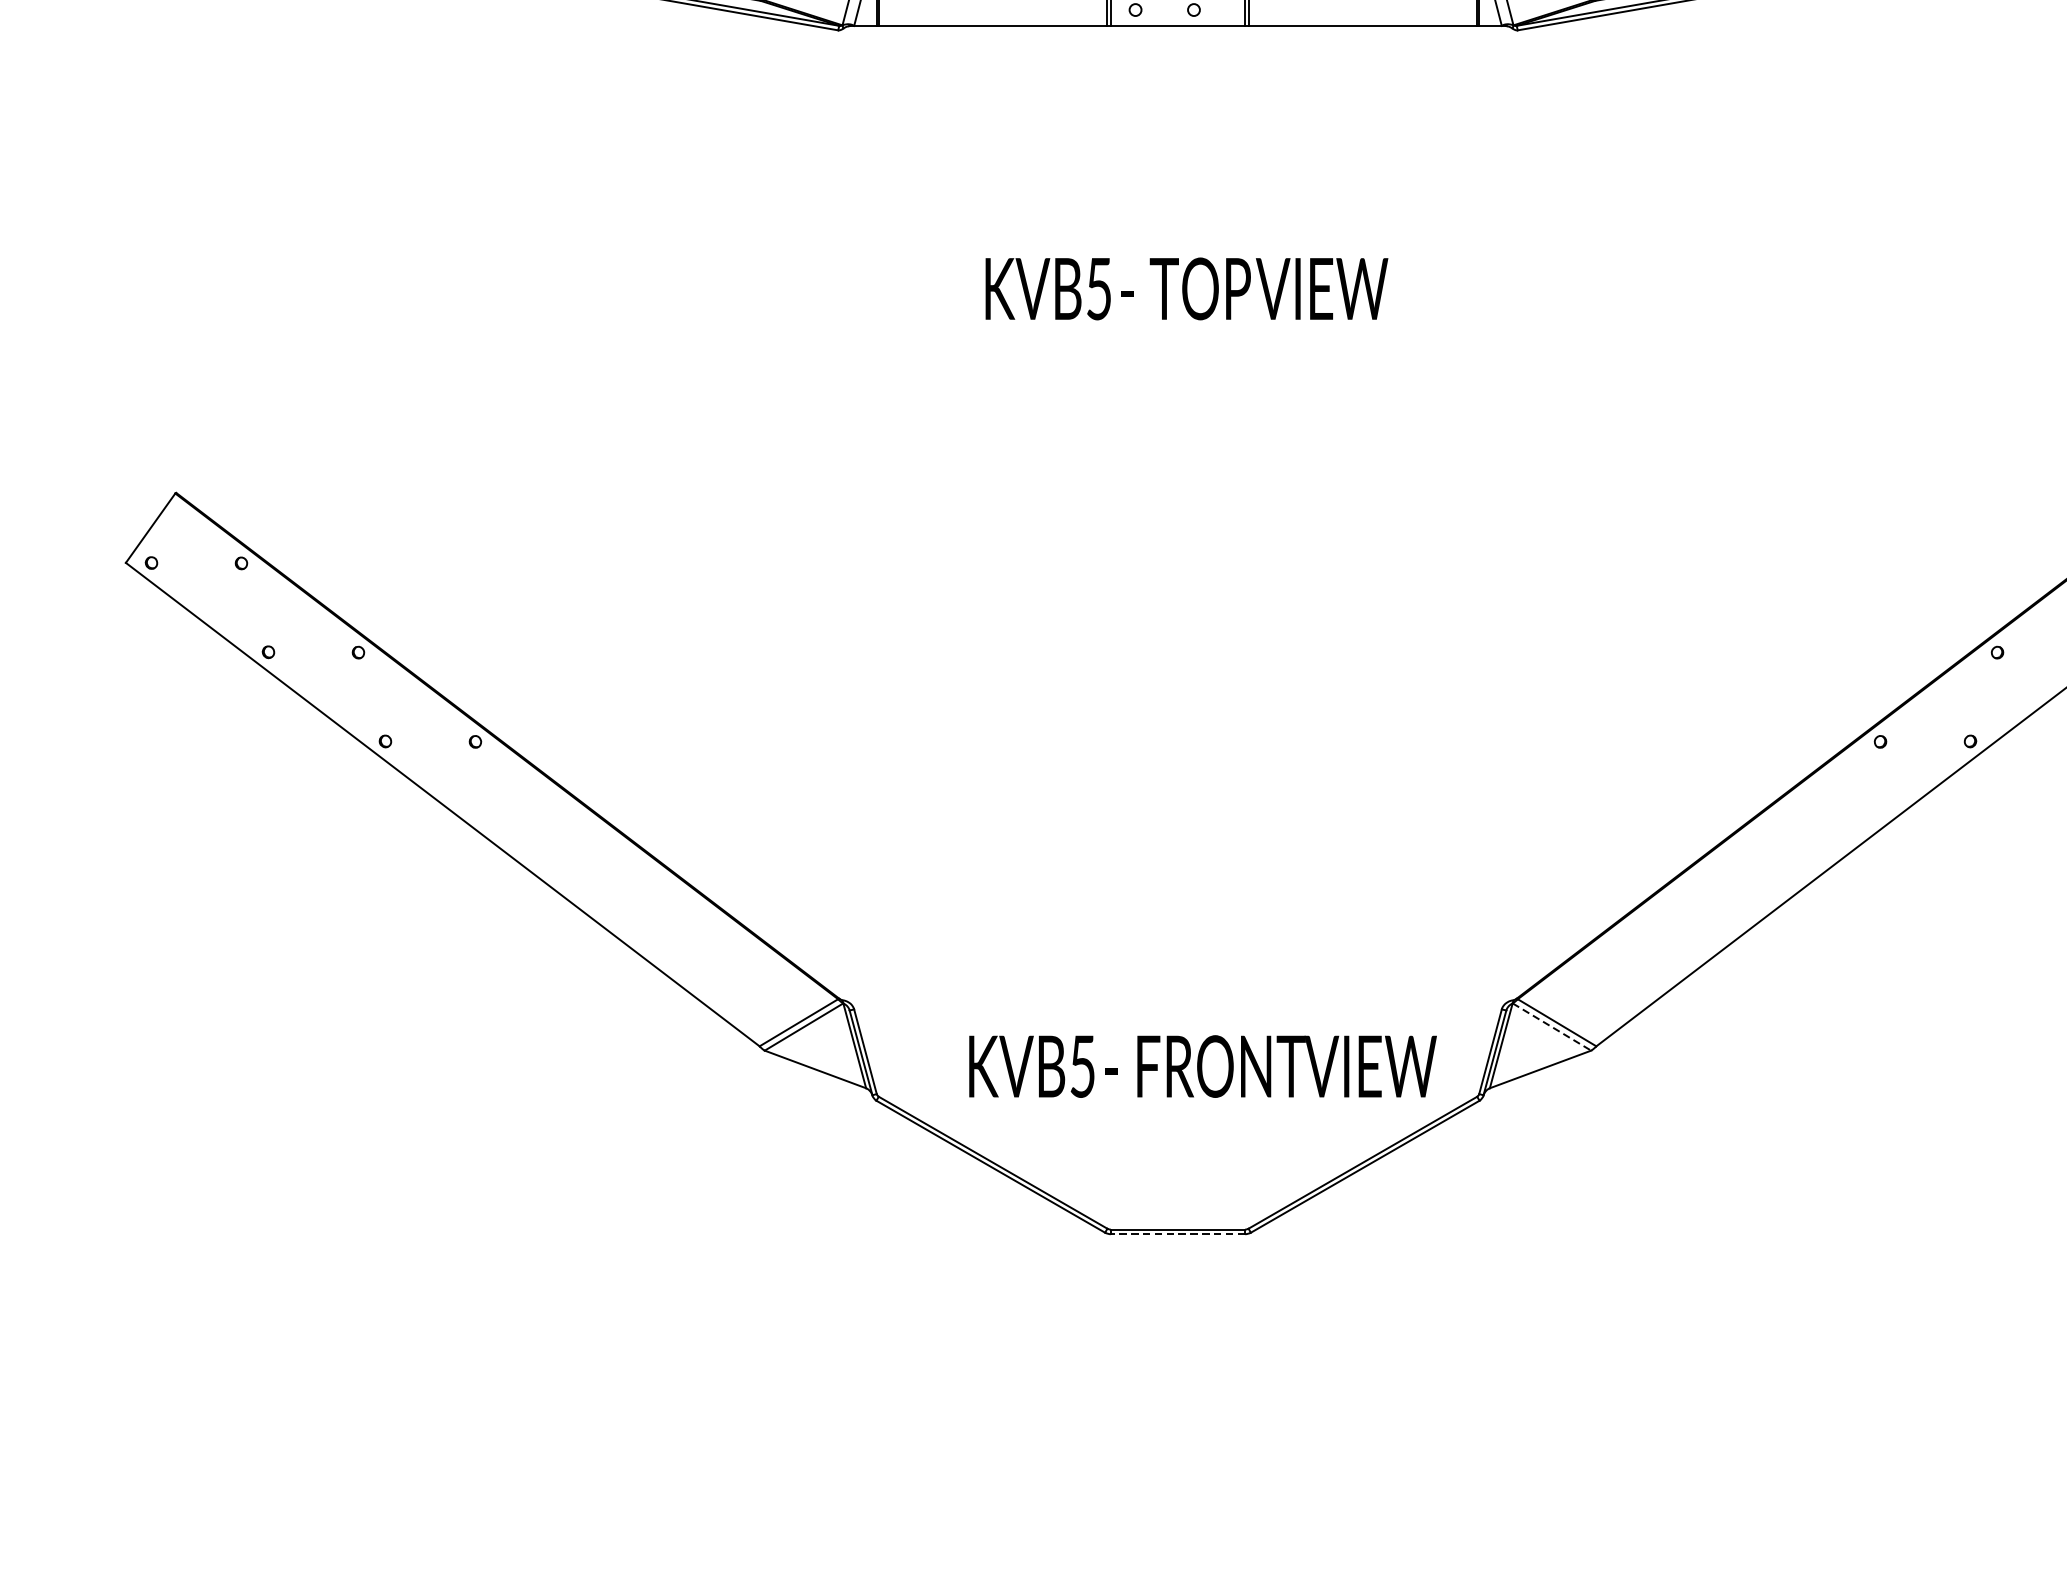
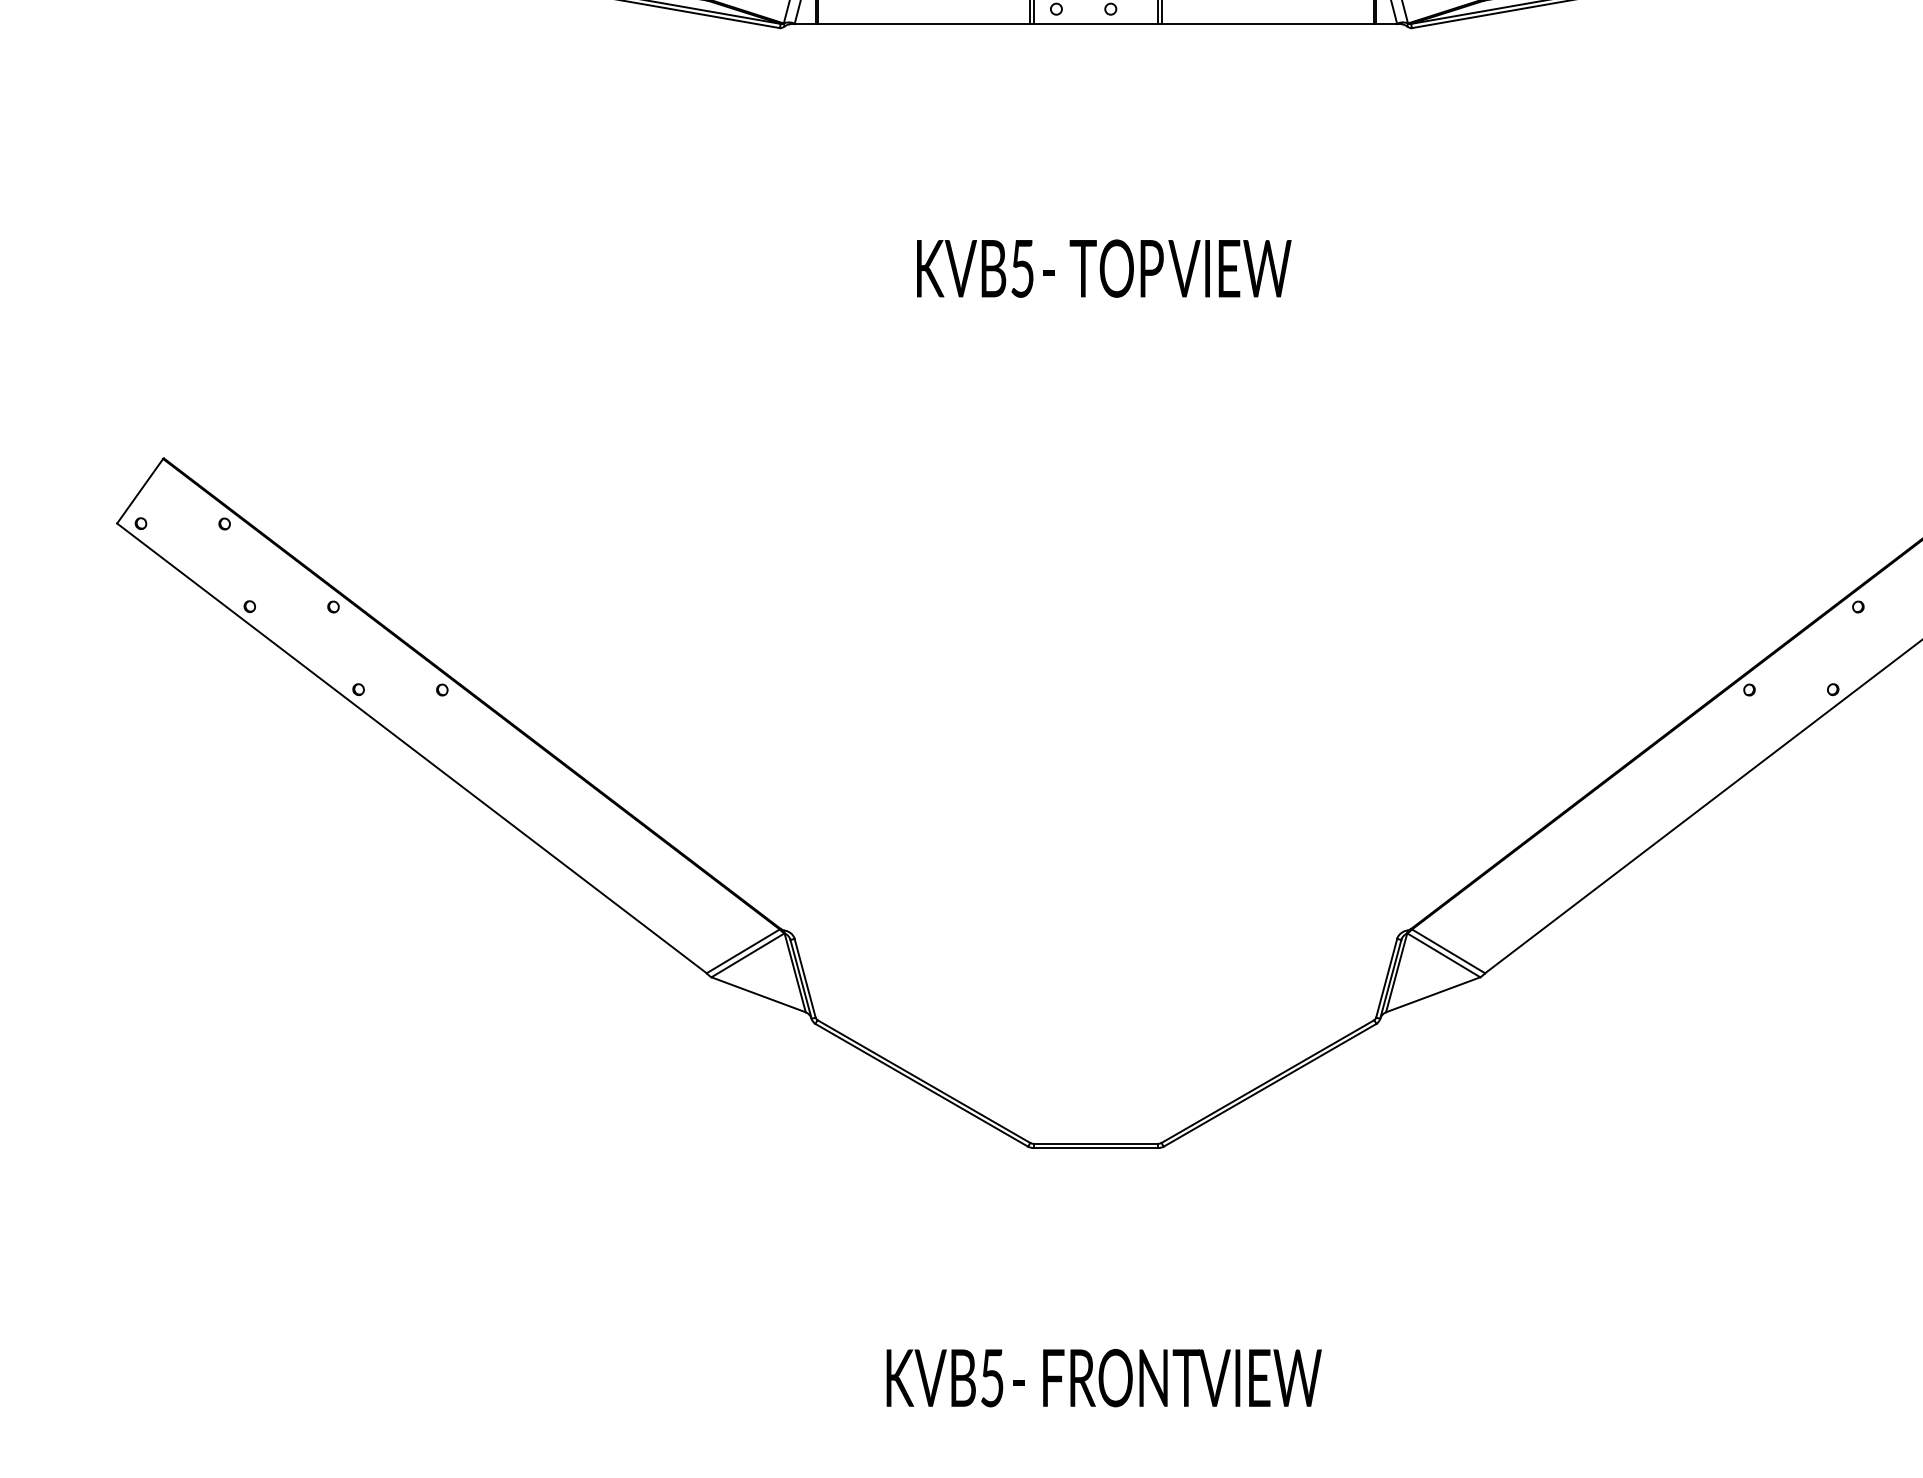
line: (1551, 1027) -> (1443, 955), dashed -> solid
text: (1202, 1066) -> (1103, 1378), moved
line: (1177, 1234) -> (1095, 1148), dashed -> solid

